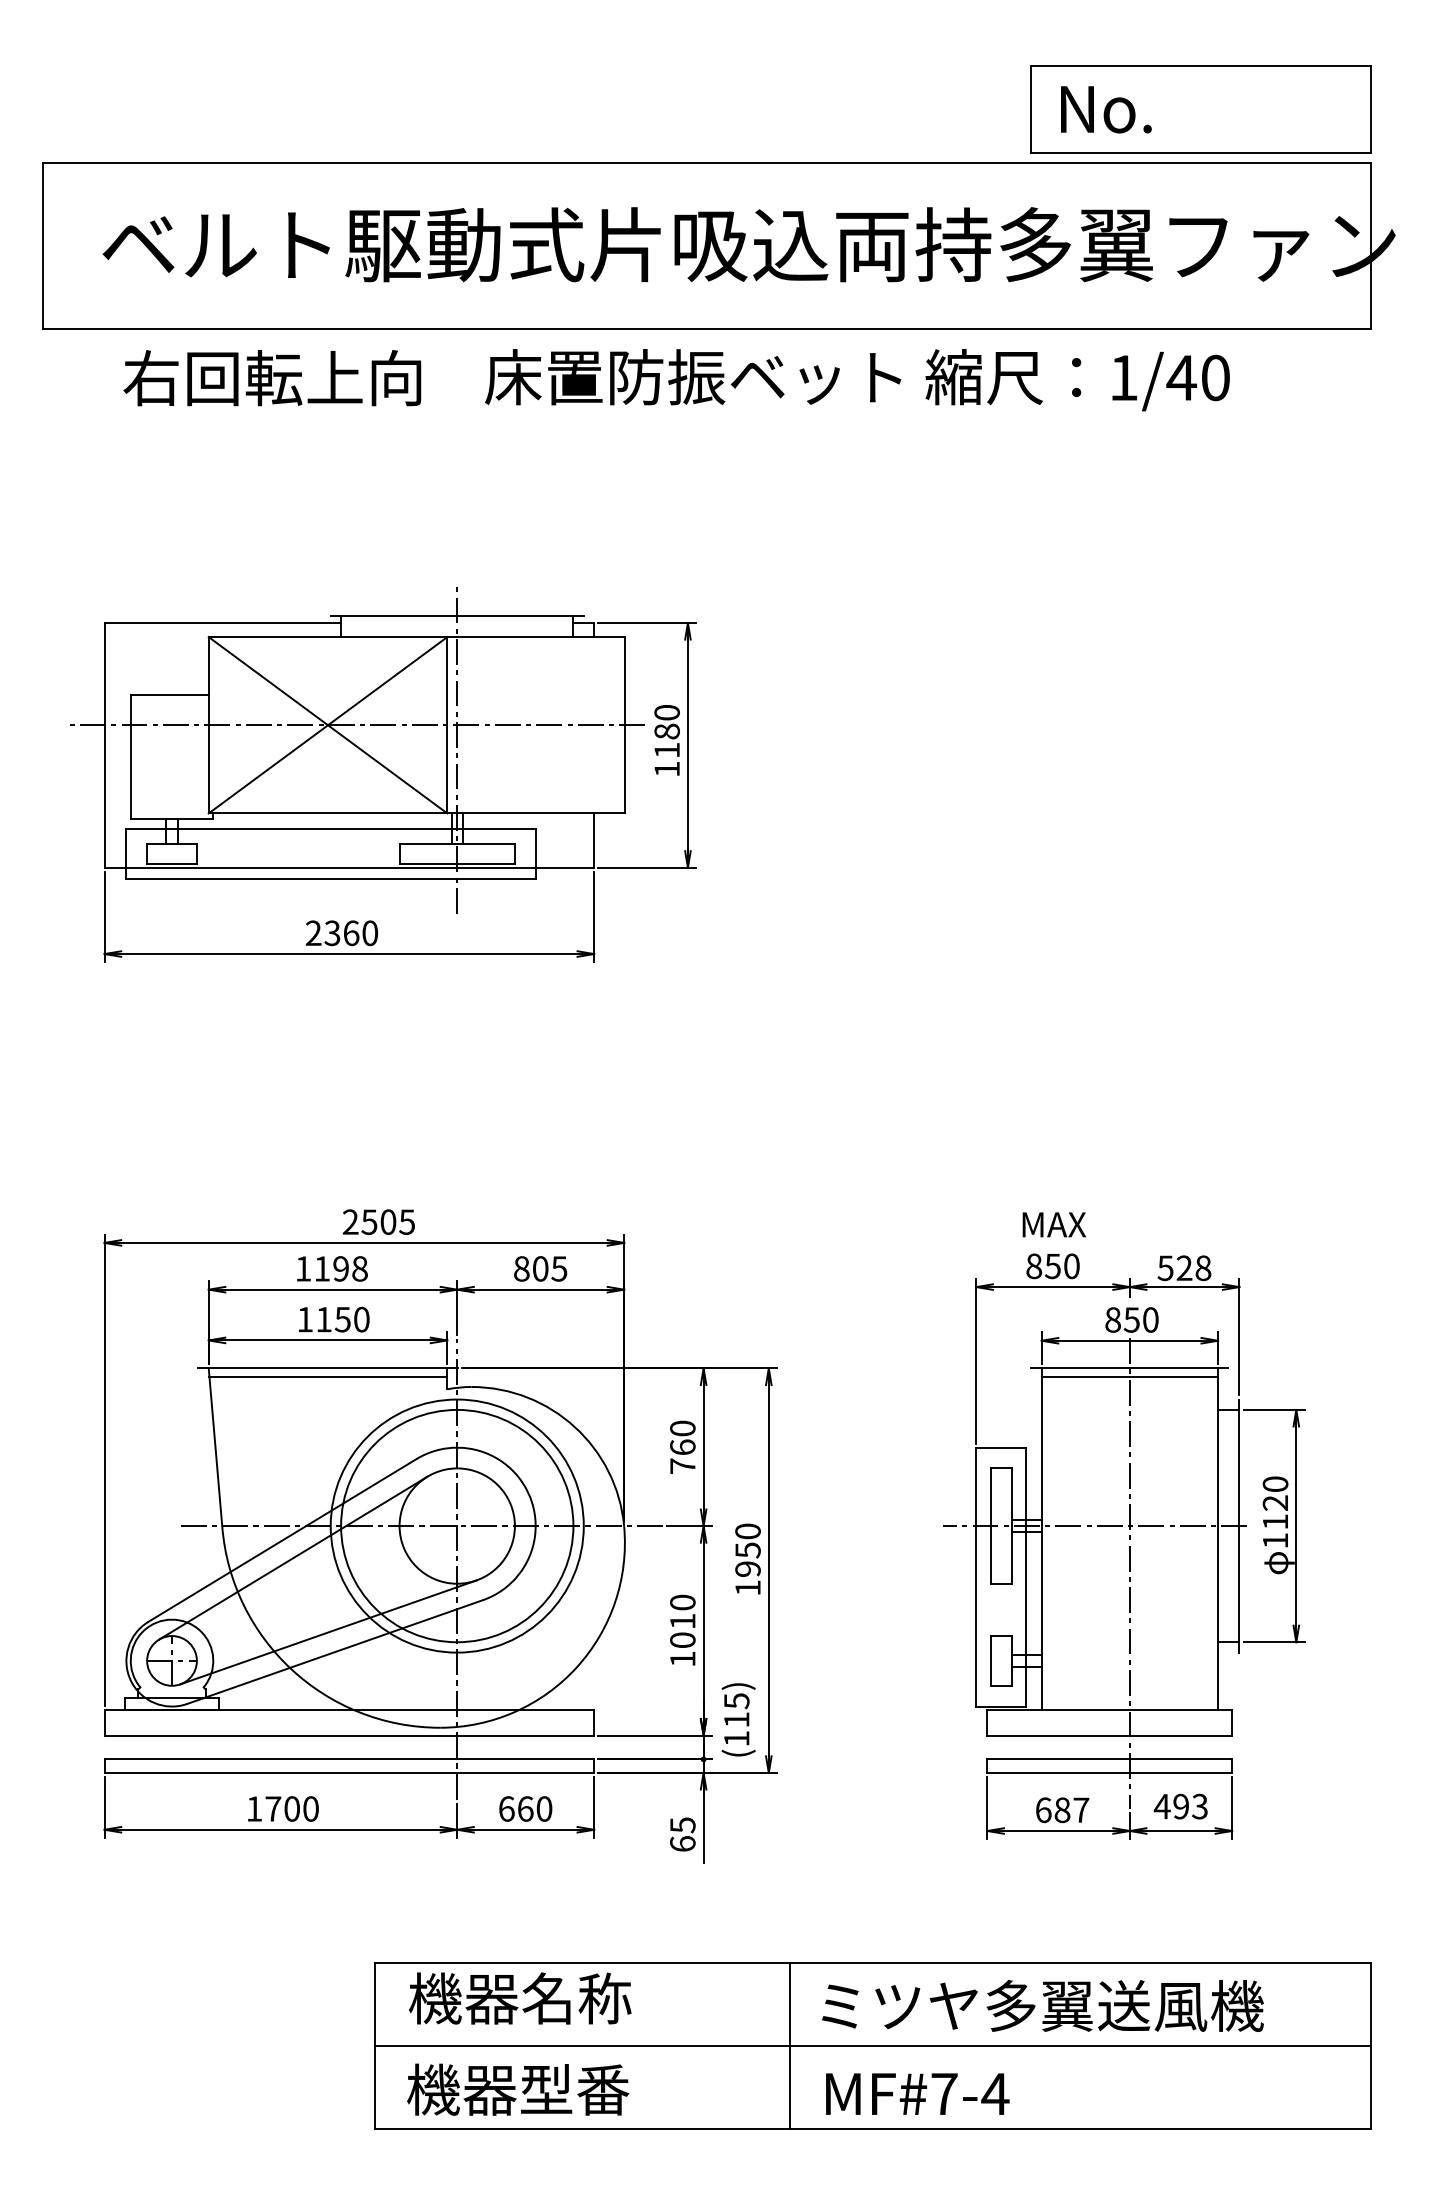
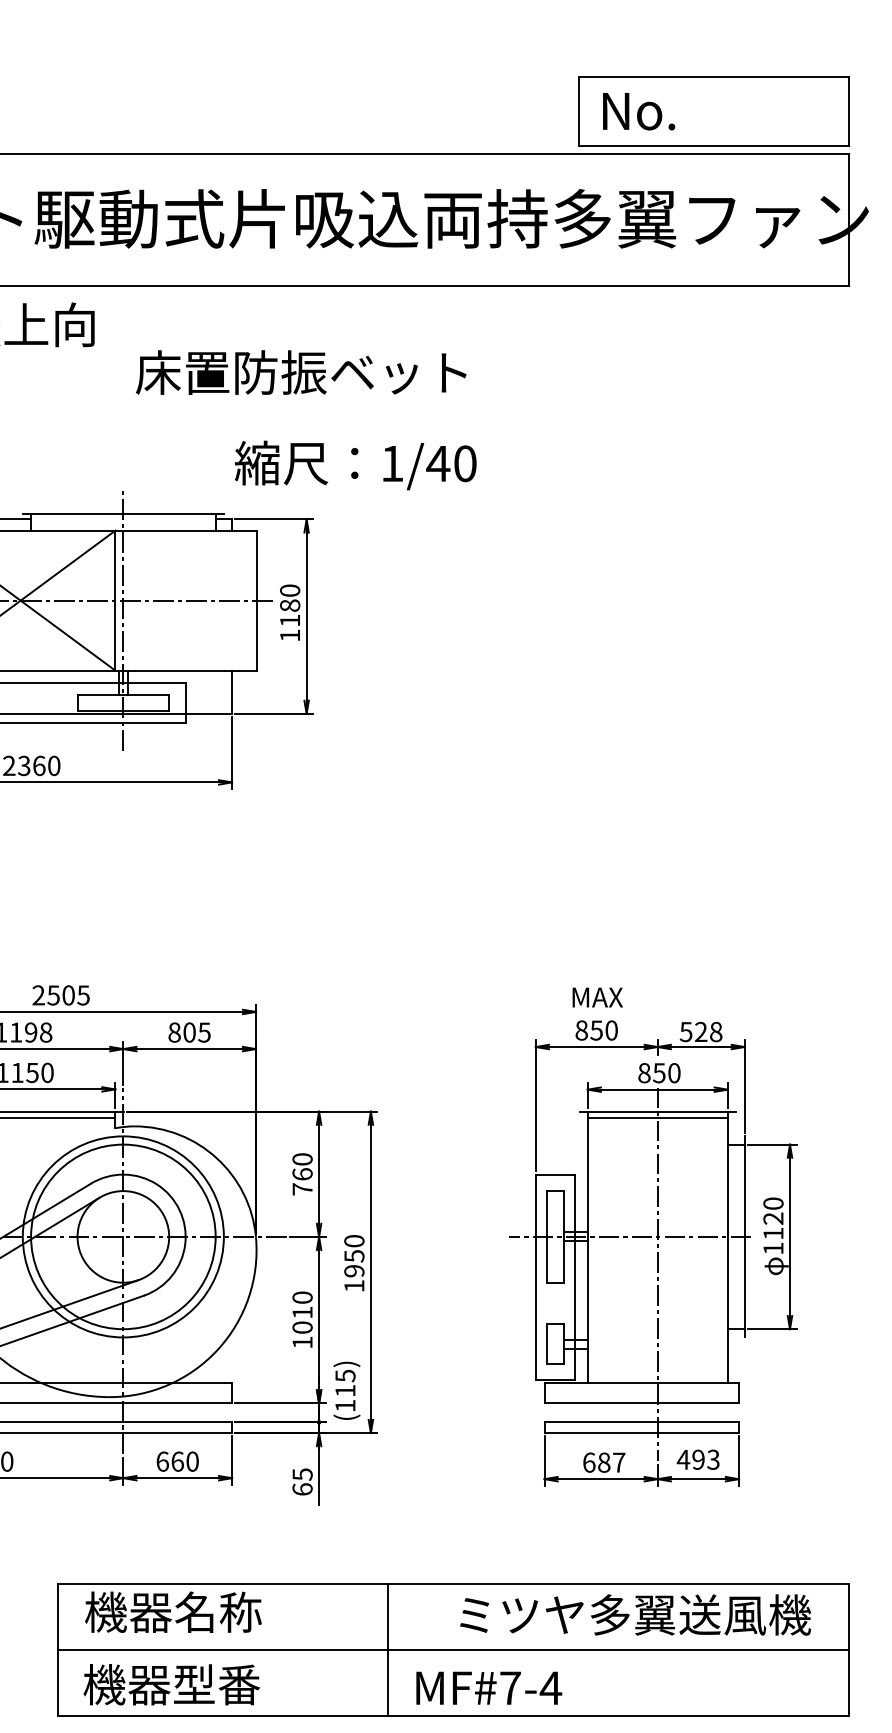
text: (693, 377) -> (301, 372), moved
text: (1077, 380) -> (355, 465), moved
text: (1042, 2005) -> (635, 1614), moved

